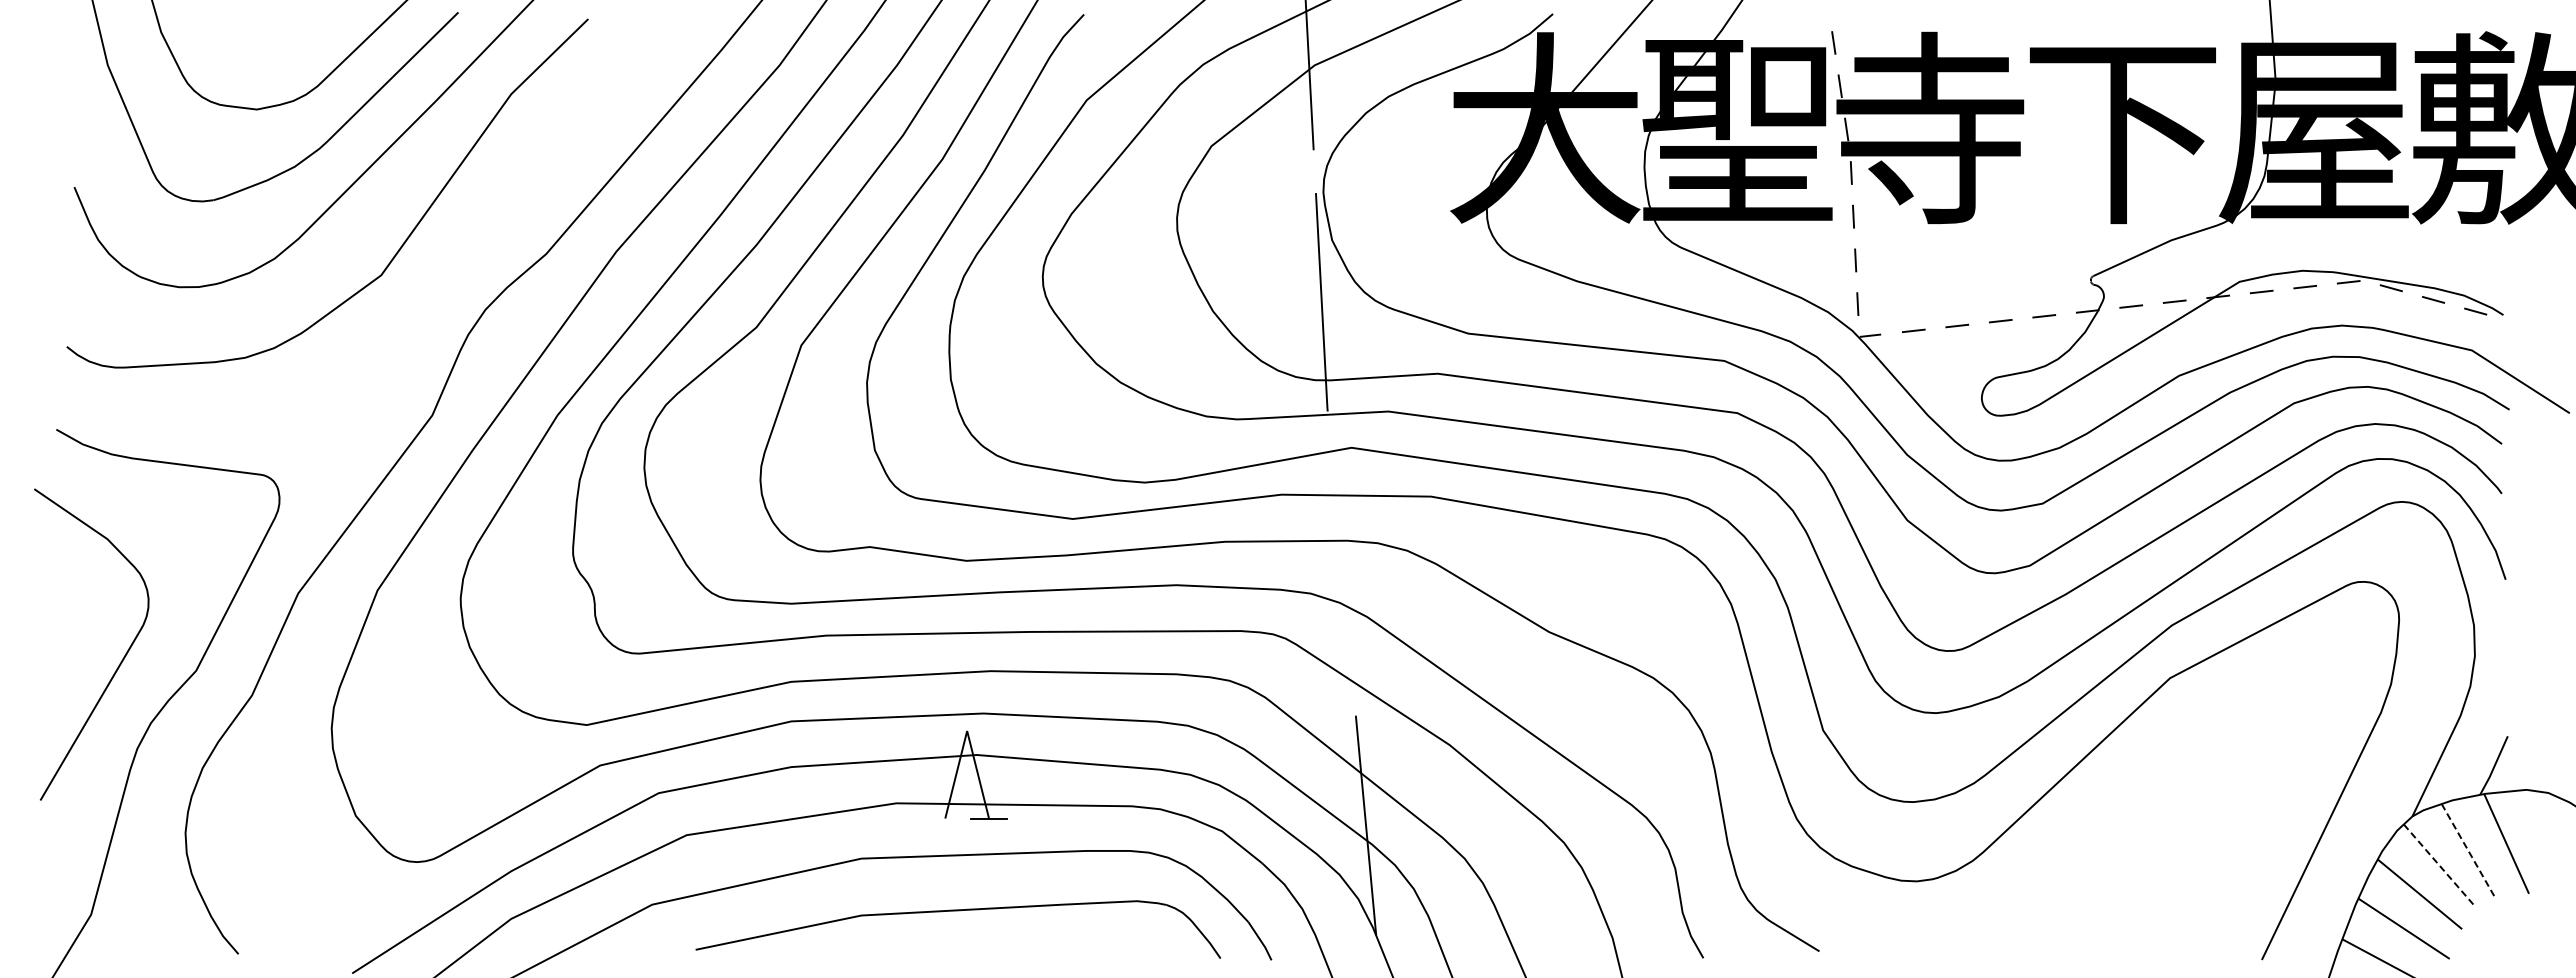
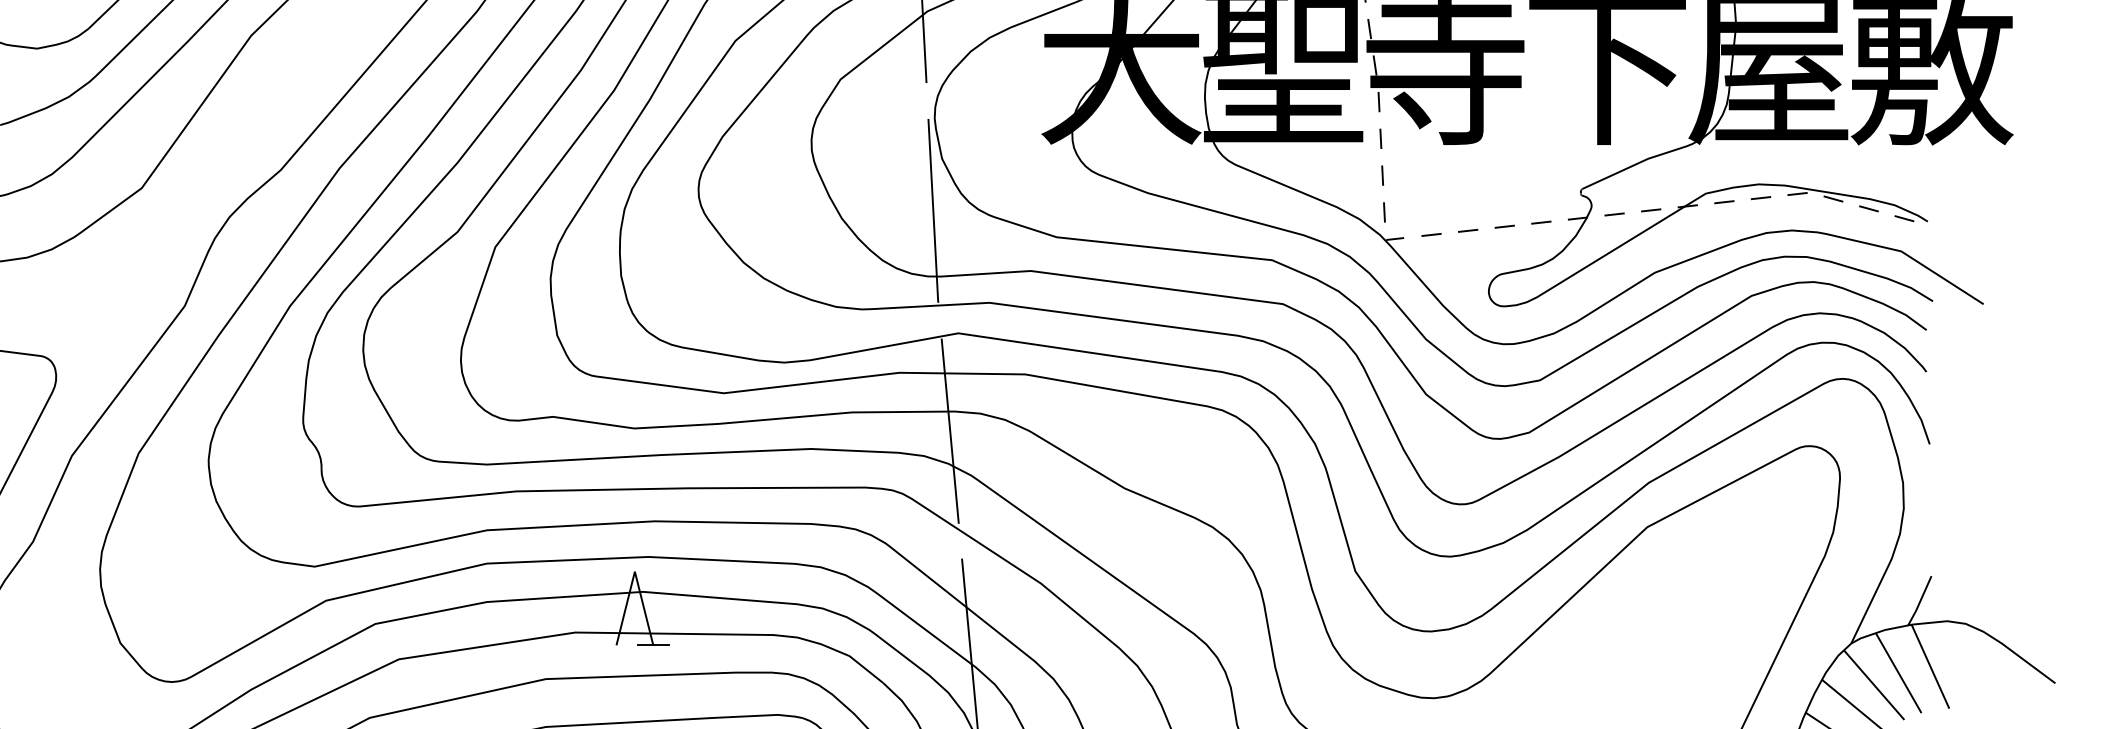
line: (1341, 564) -> (949, 431), added
line: (2468, 851) -> (1898, 673), dashed -> solid
line: (2439, 865) -> (1874, 684), dashed -> solid

